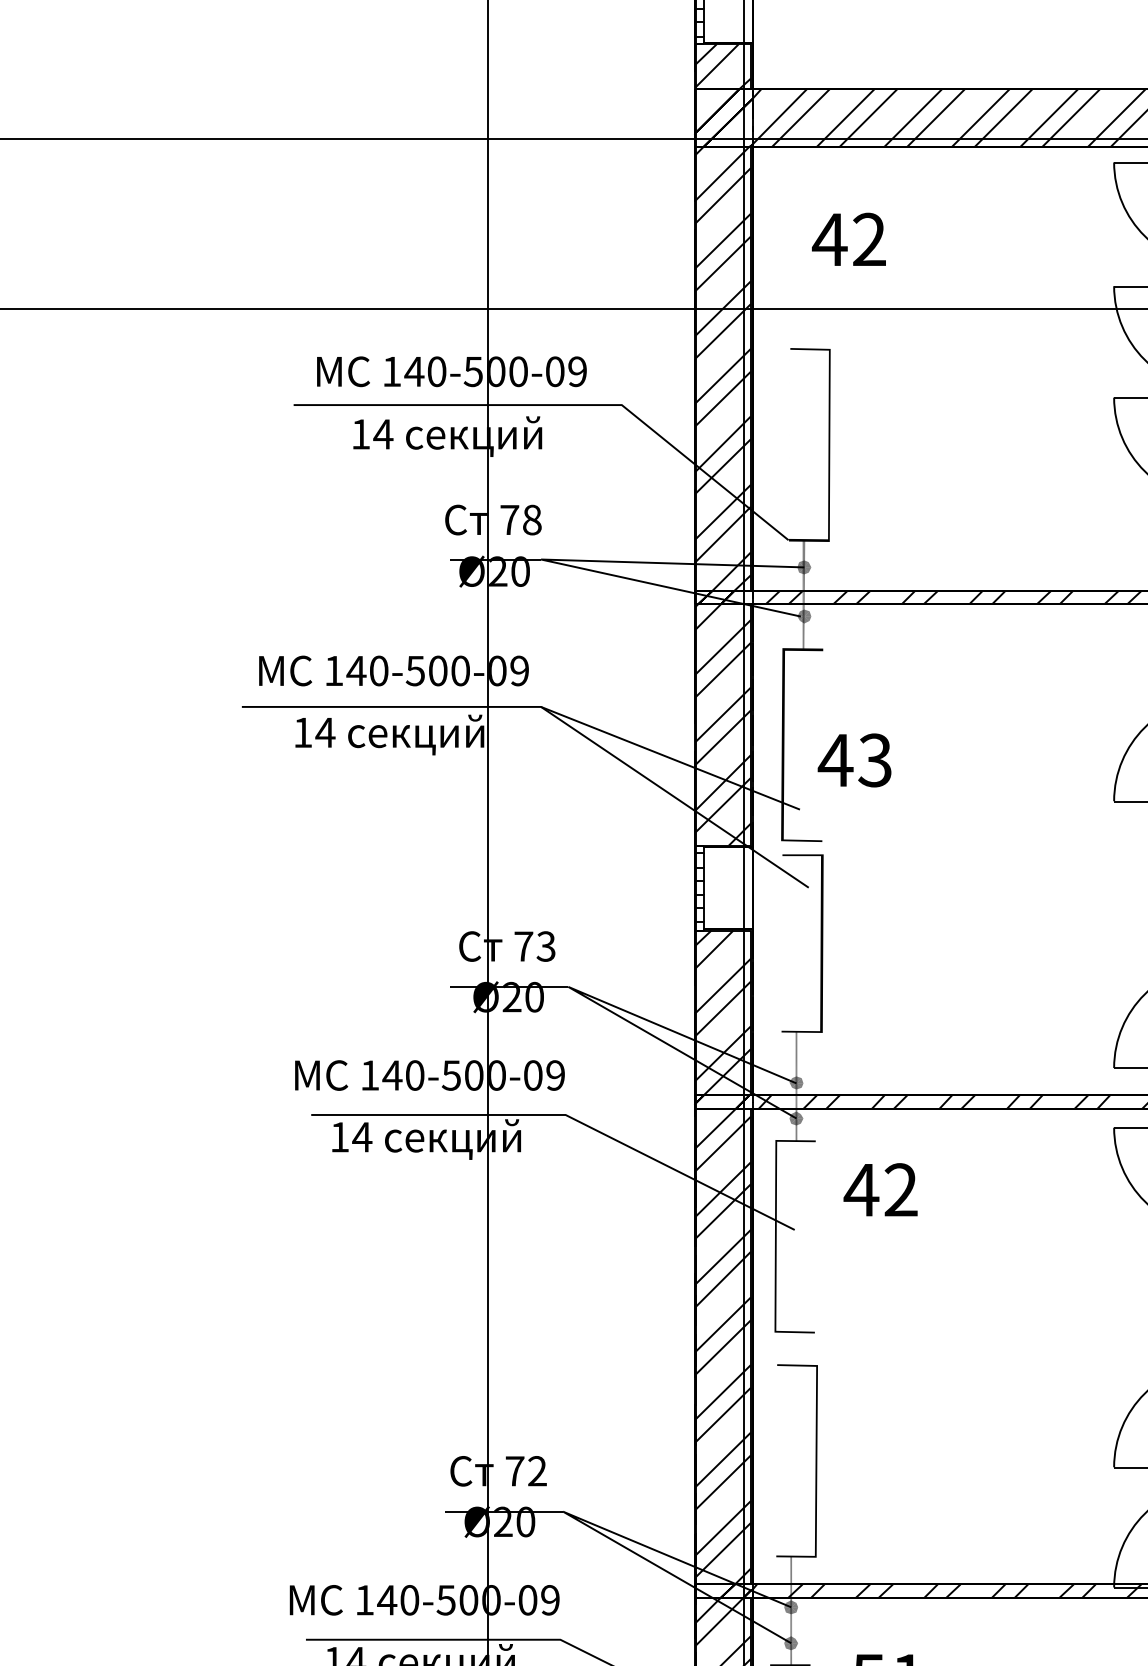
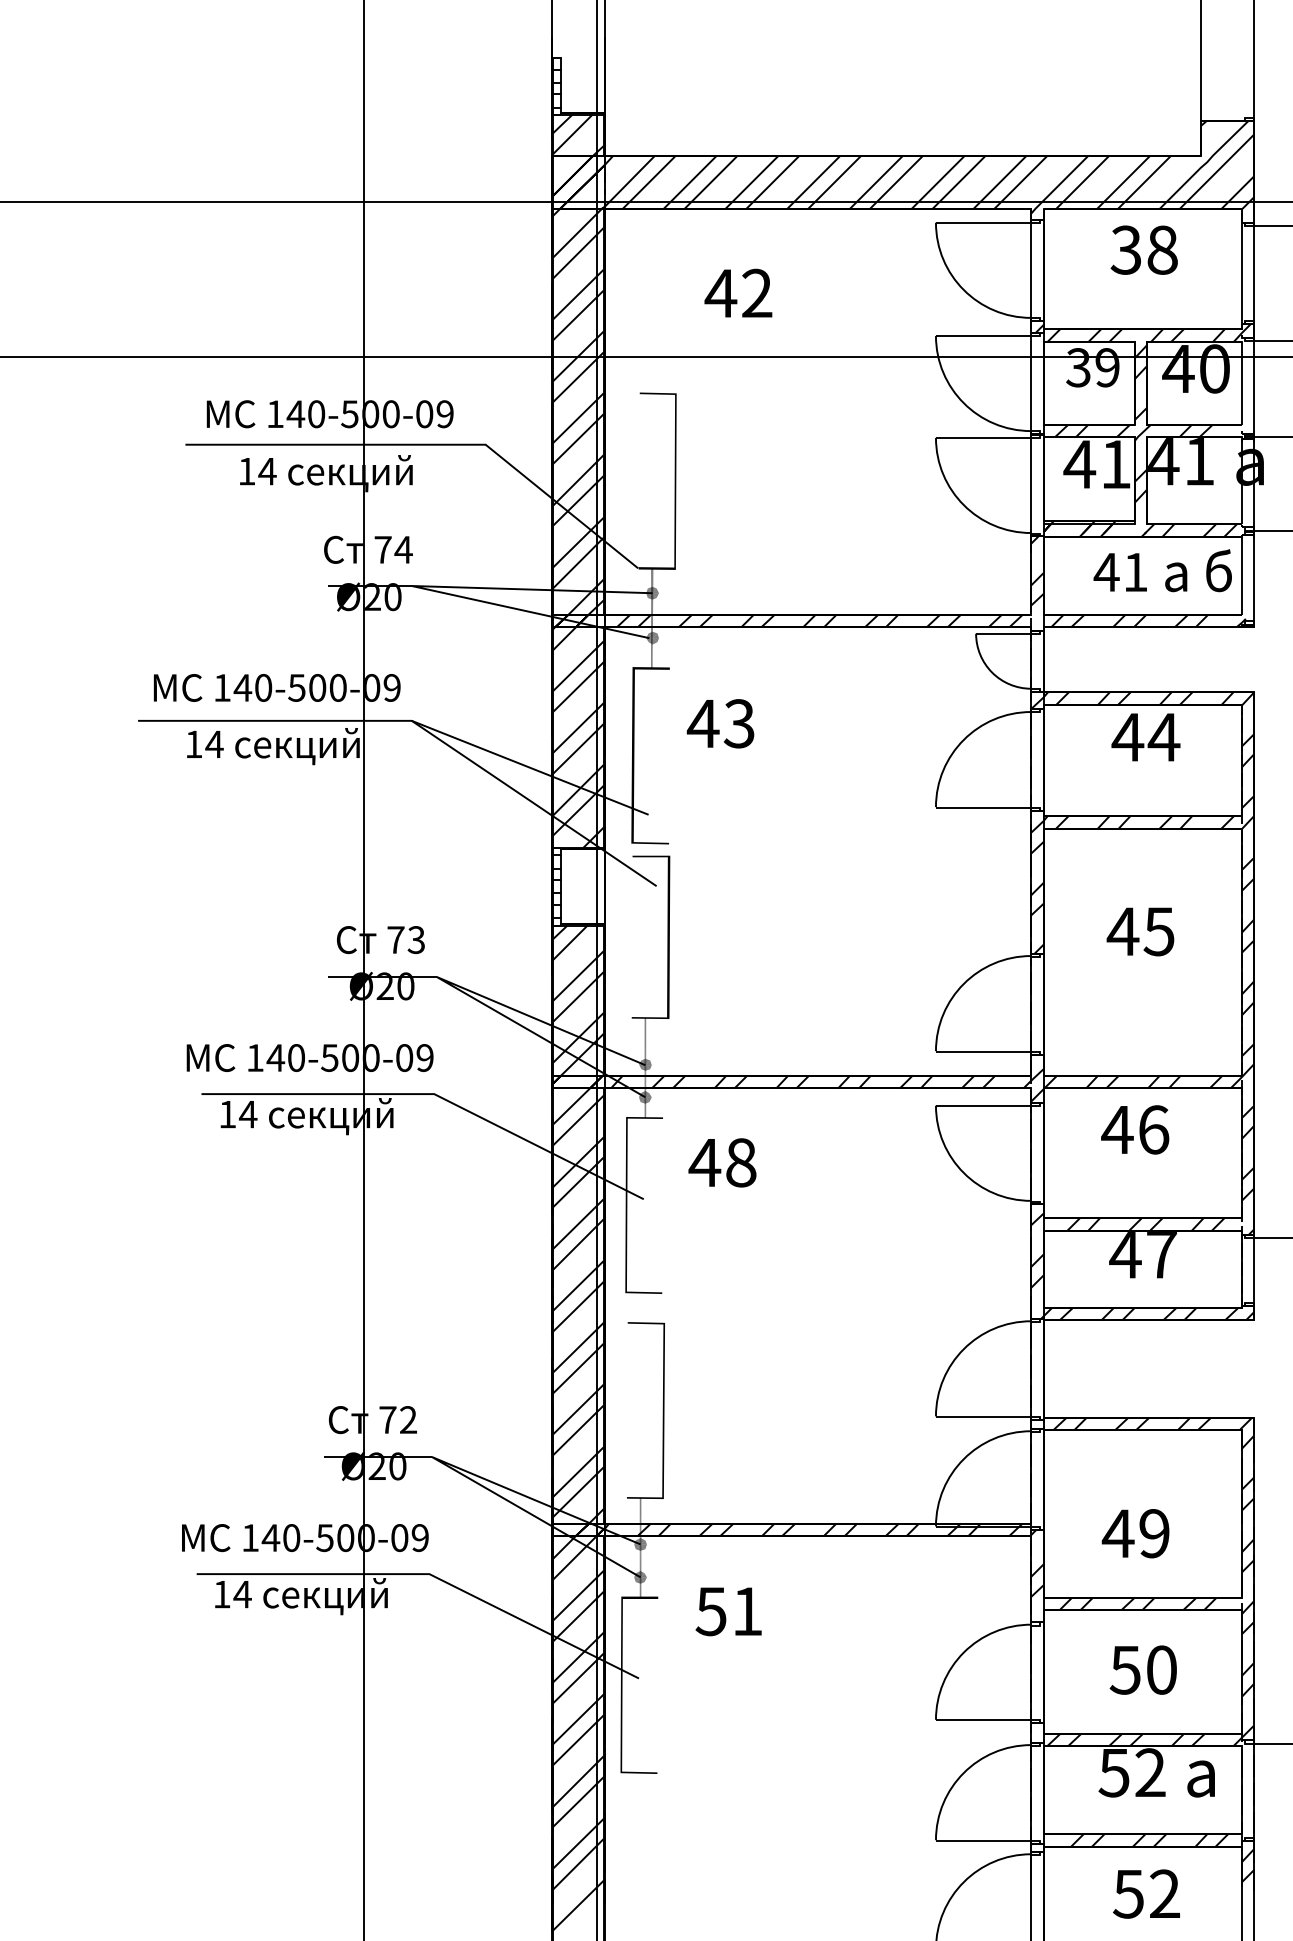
text: (849, 238) -> (738, 292), moved
text: (532, 519) -> (403, 549), 78 -> 74
text: (854, 760) -> (720, 723), moved
text: (901, 1189) -> (741, 1162), 42 -> 48

